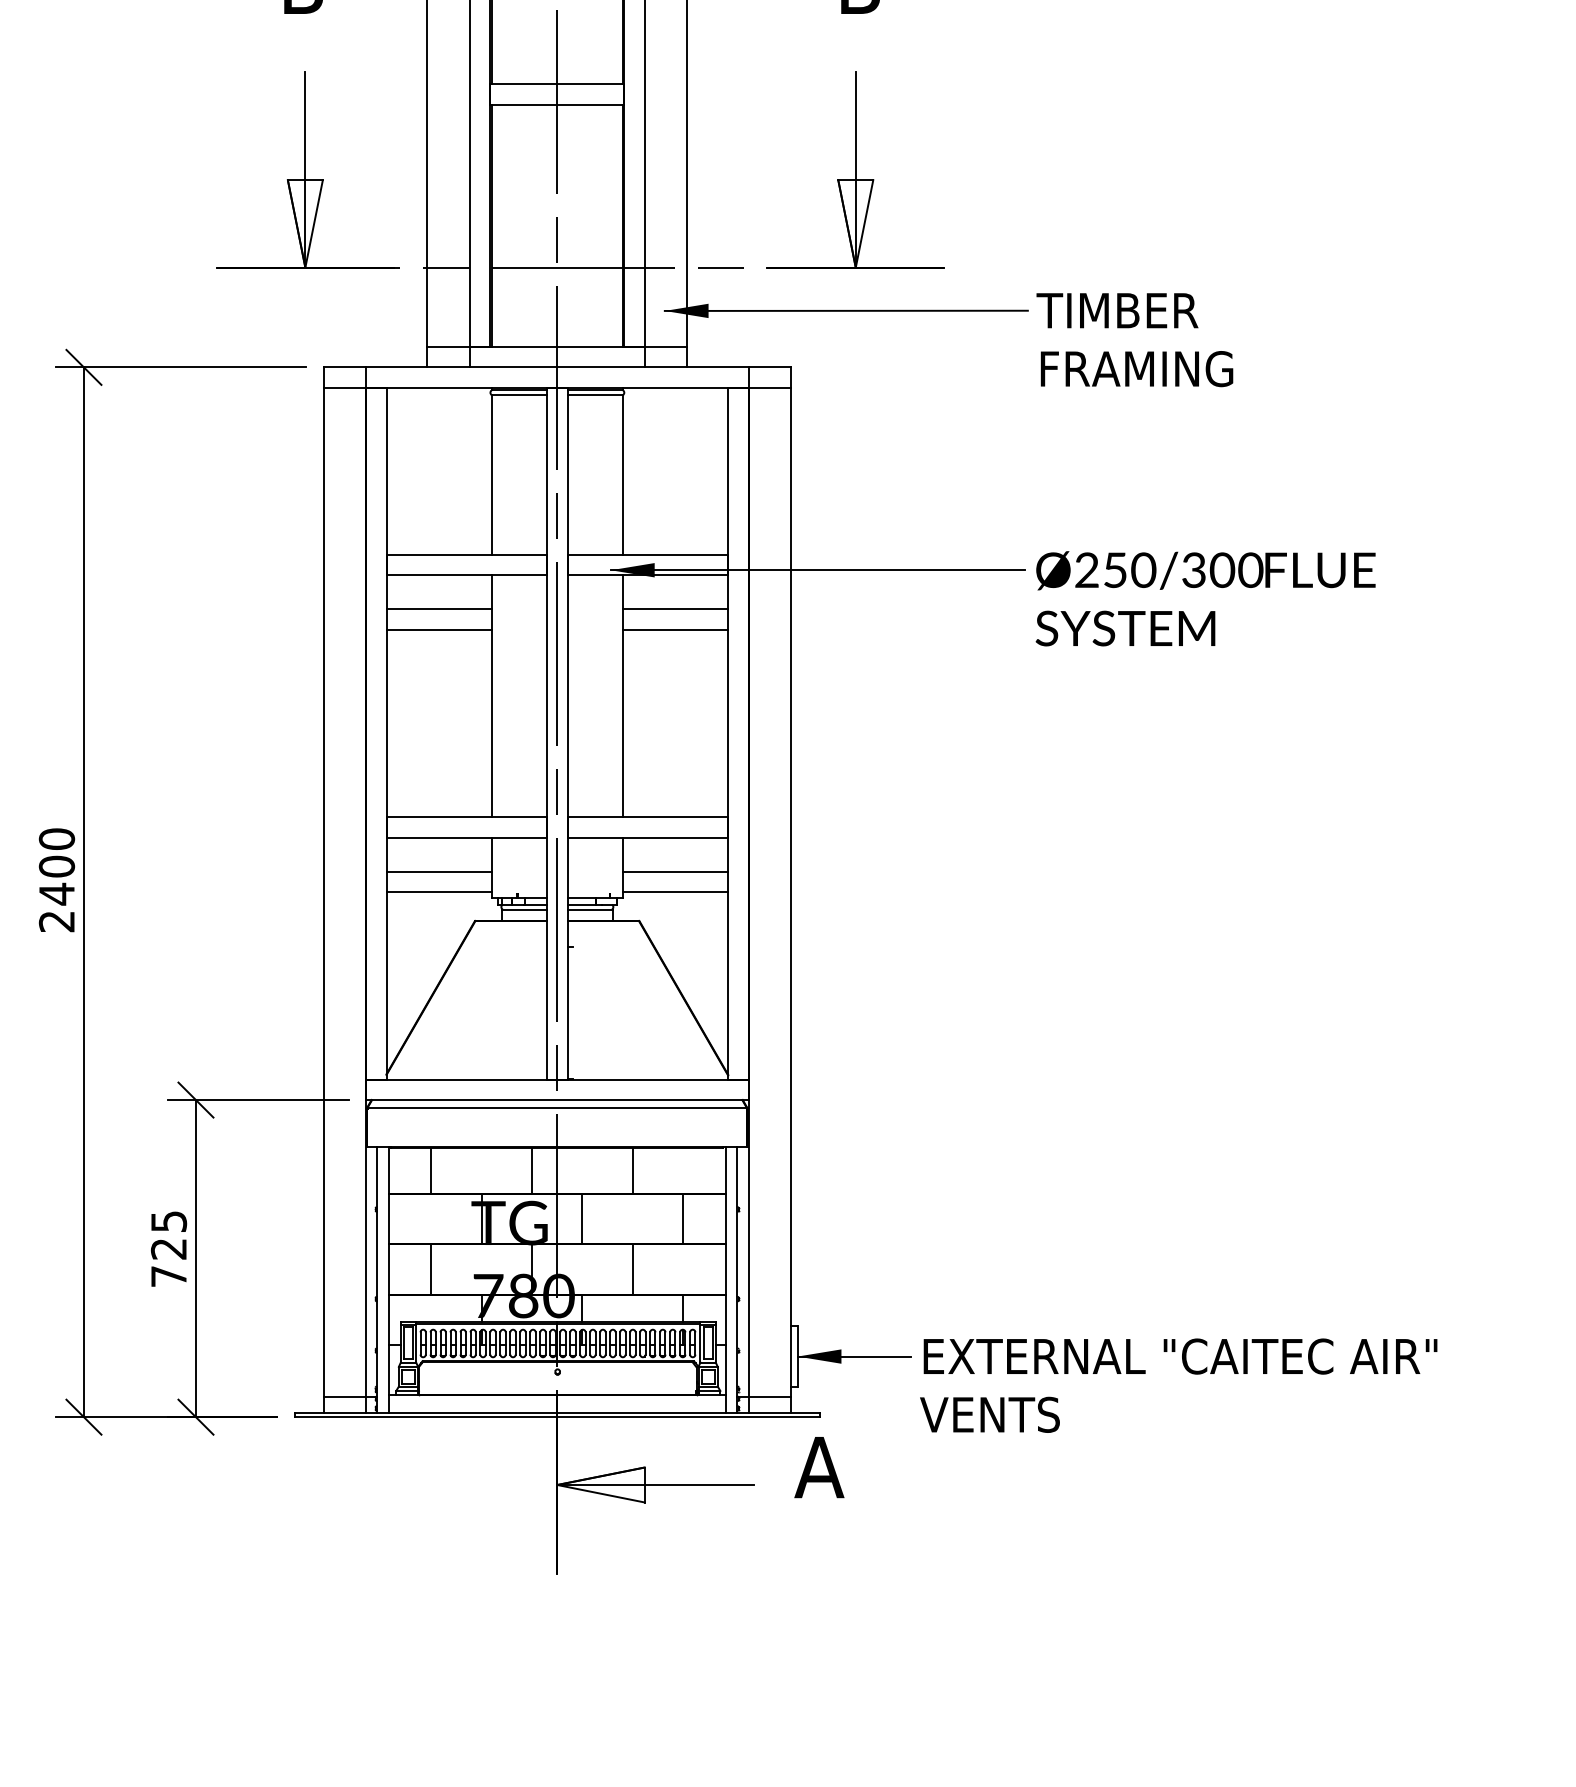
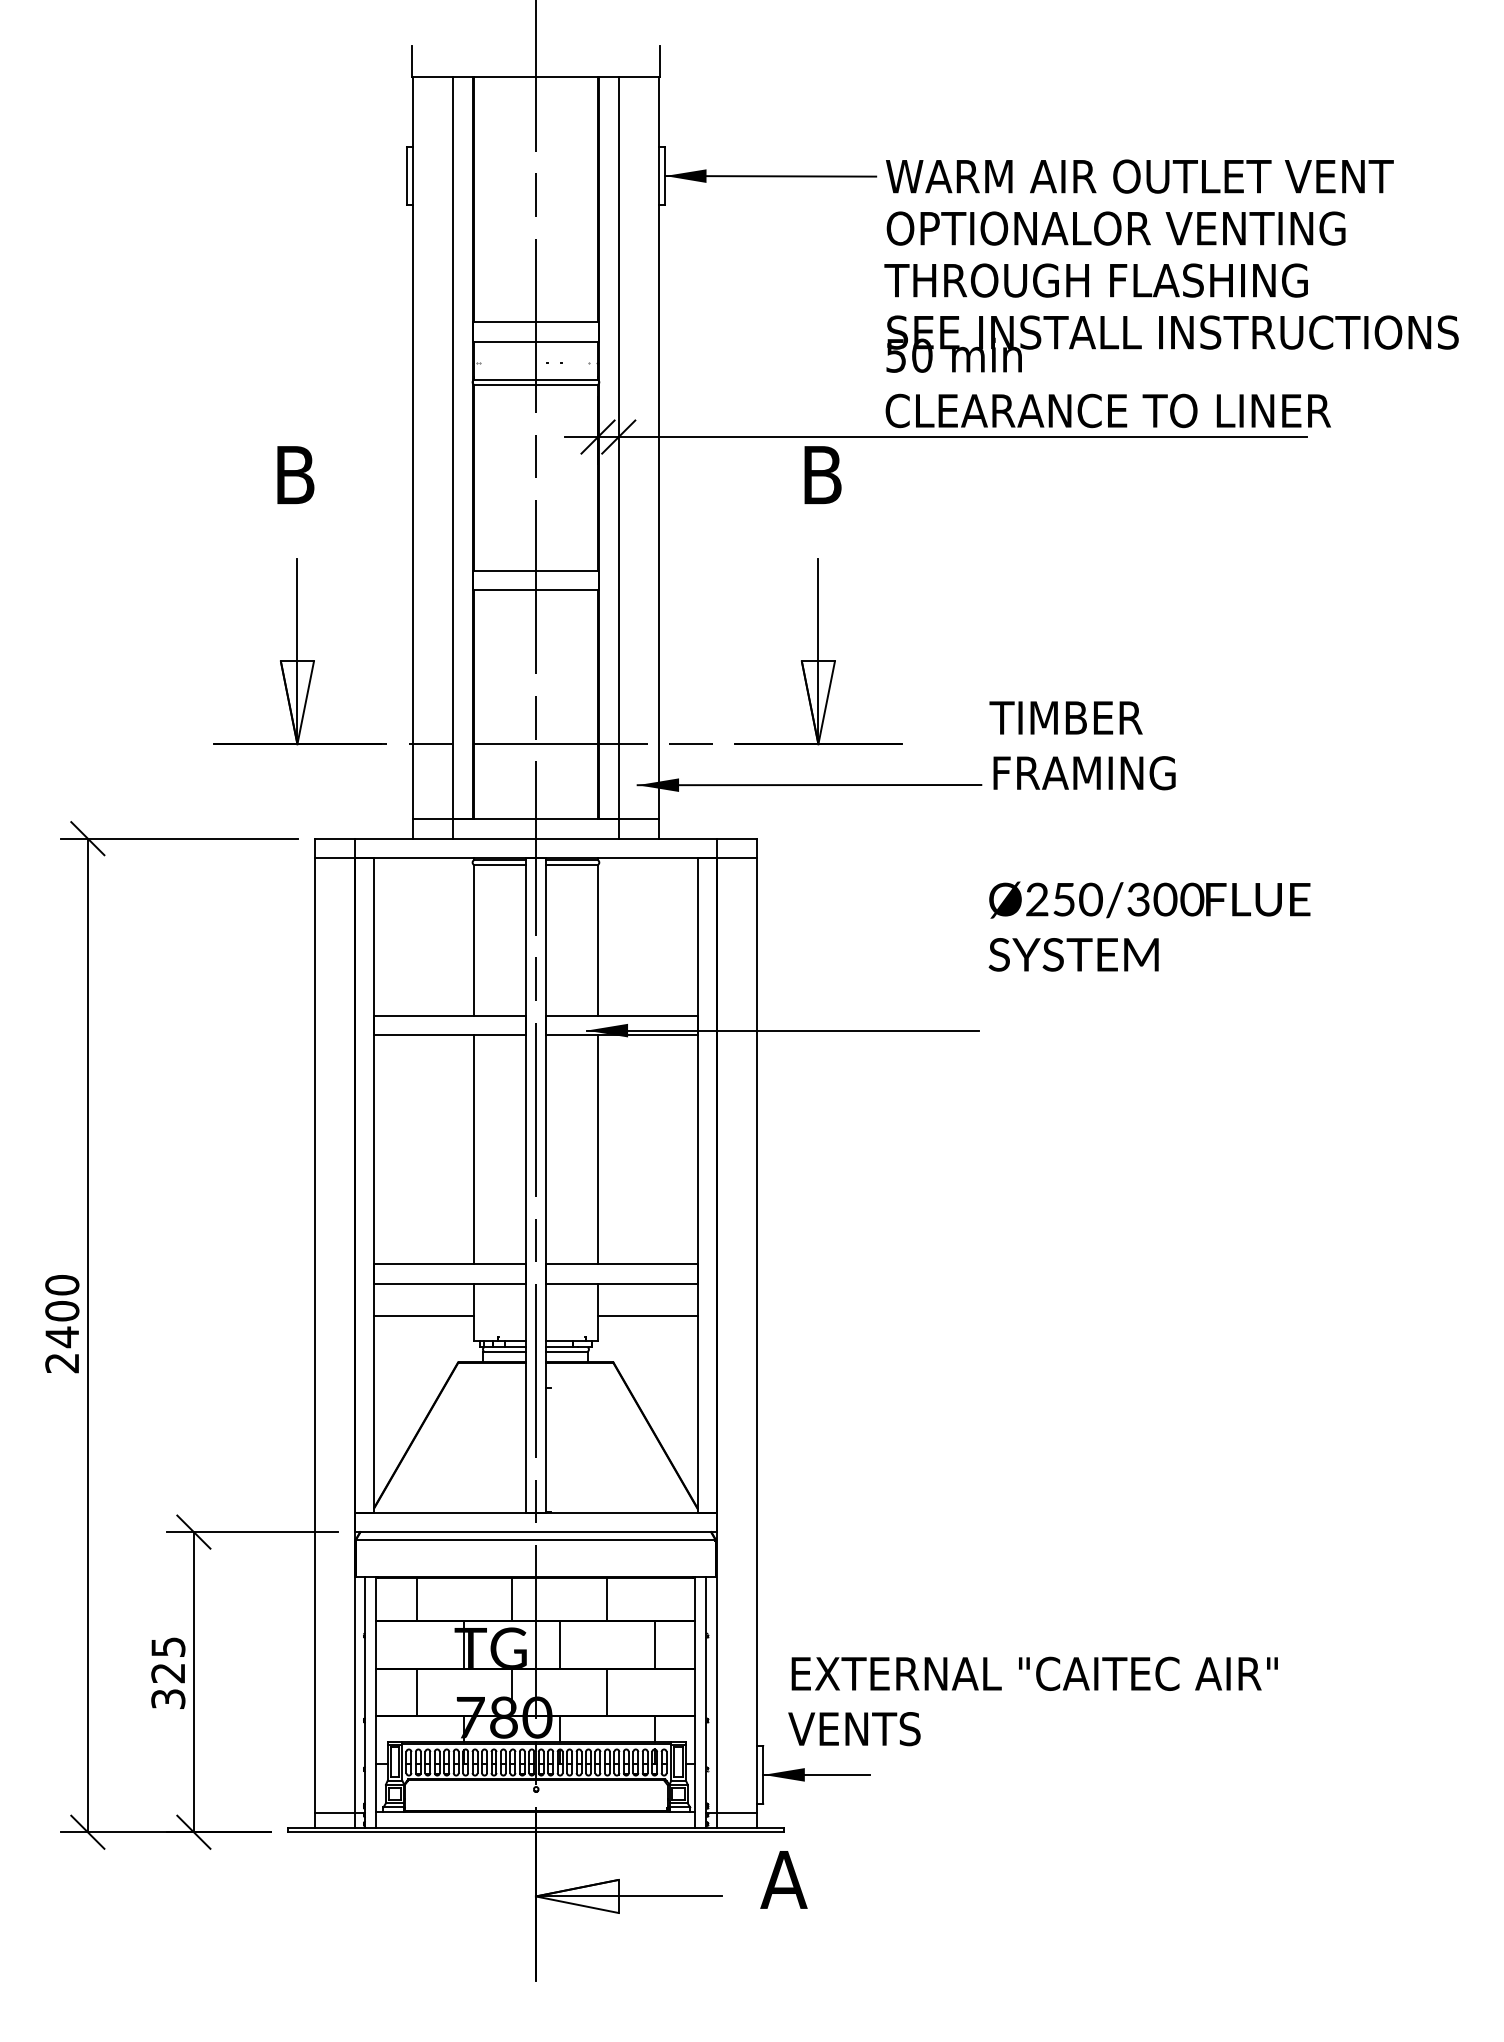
text: (1134, 339) -> (1082, 745), moved
text: (1205, 598) -> (1149, 926), moved
line: (438, 609) -> (423, 1067), removed
line: (675, 609) -> (647, 1067), removed
line: (438, 630) -> (423, 1087), removed
line: (675, 630) -> (647, 1087), removed
line: (438, 892) -> (423, 1335), removed
line: (675, 892) -> (647, 1335), removed
text: (169, 1275) -> (168, 1698), 725 -> 325
text: (1178, 1385) -> (1032, 1701), moved

